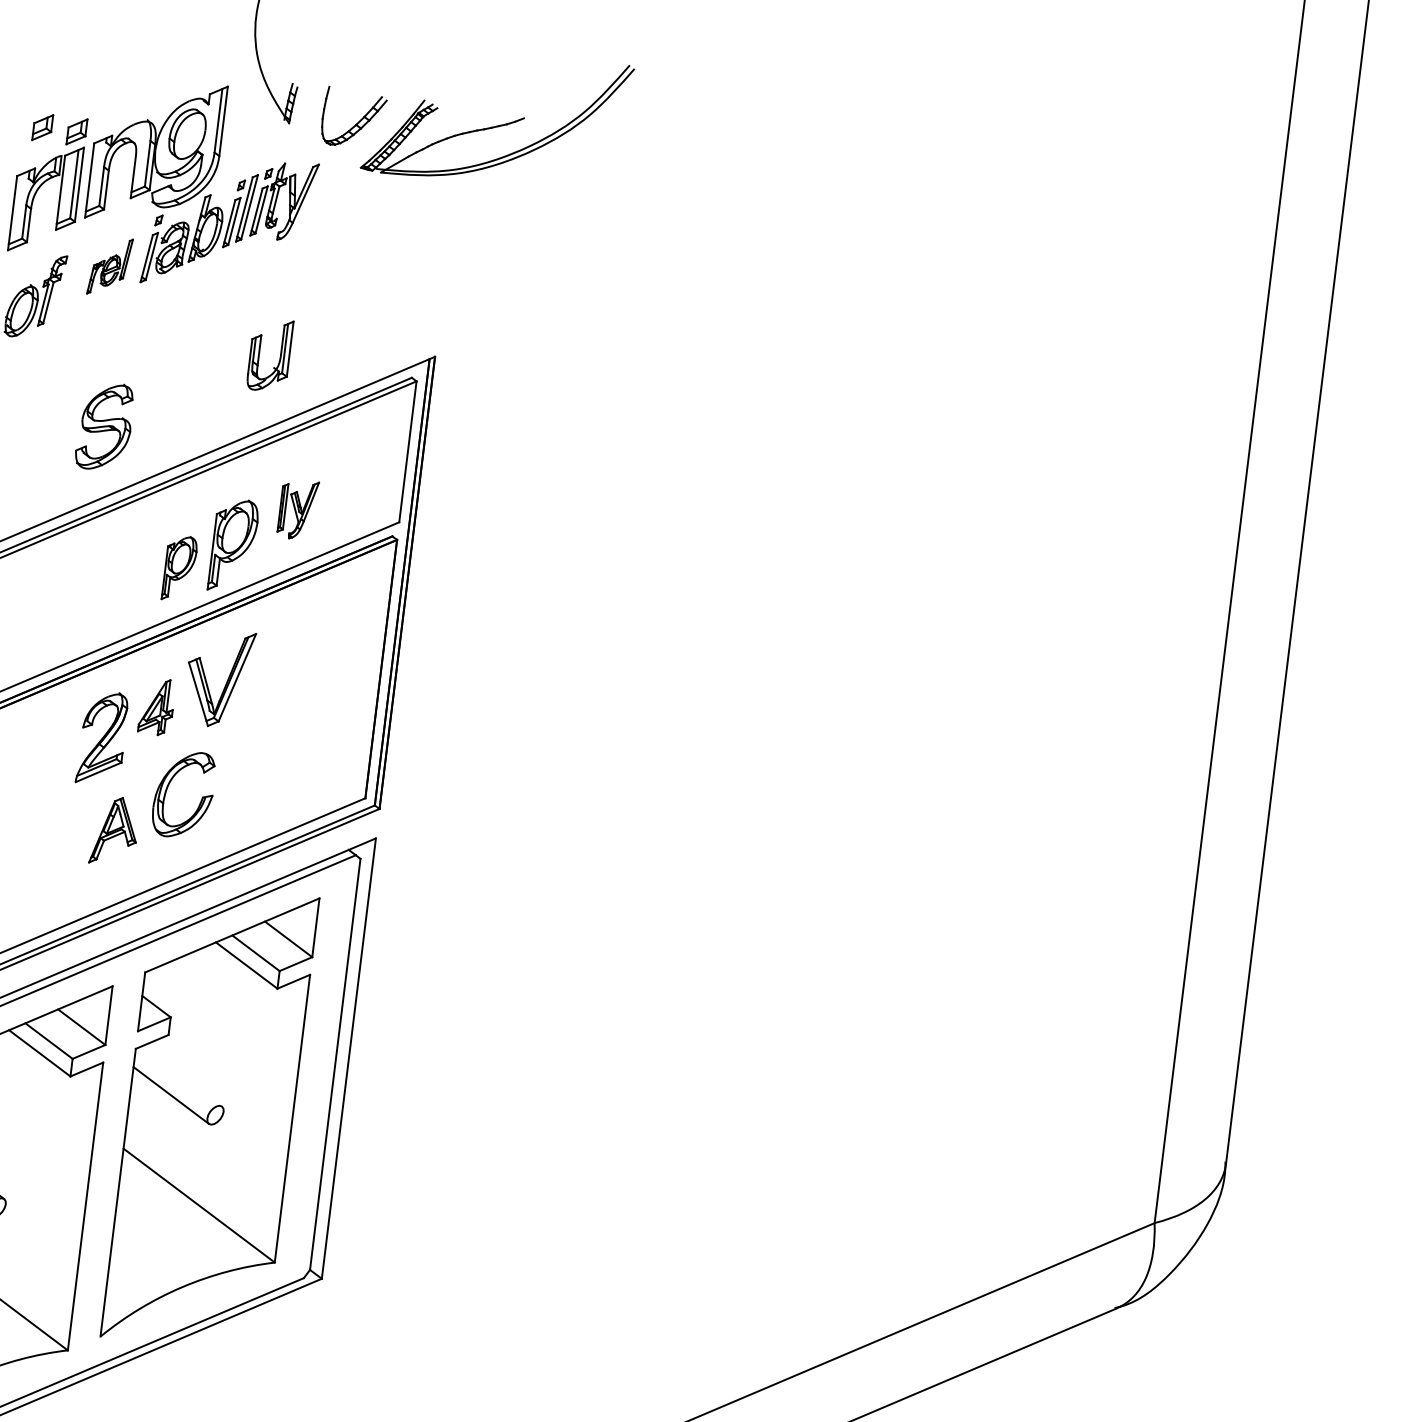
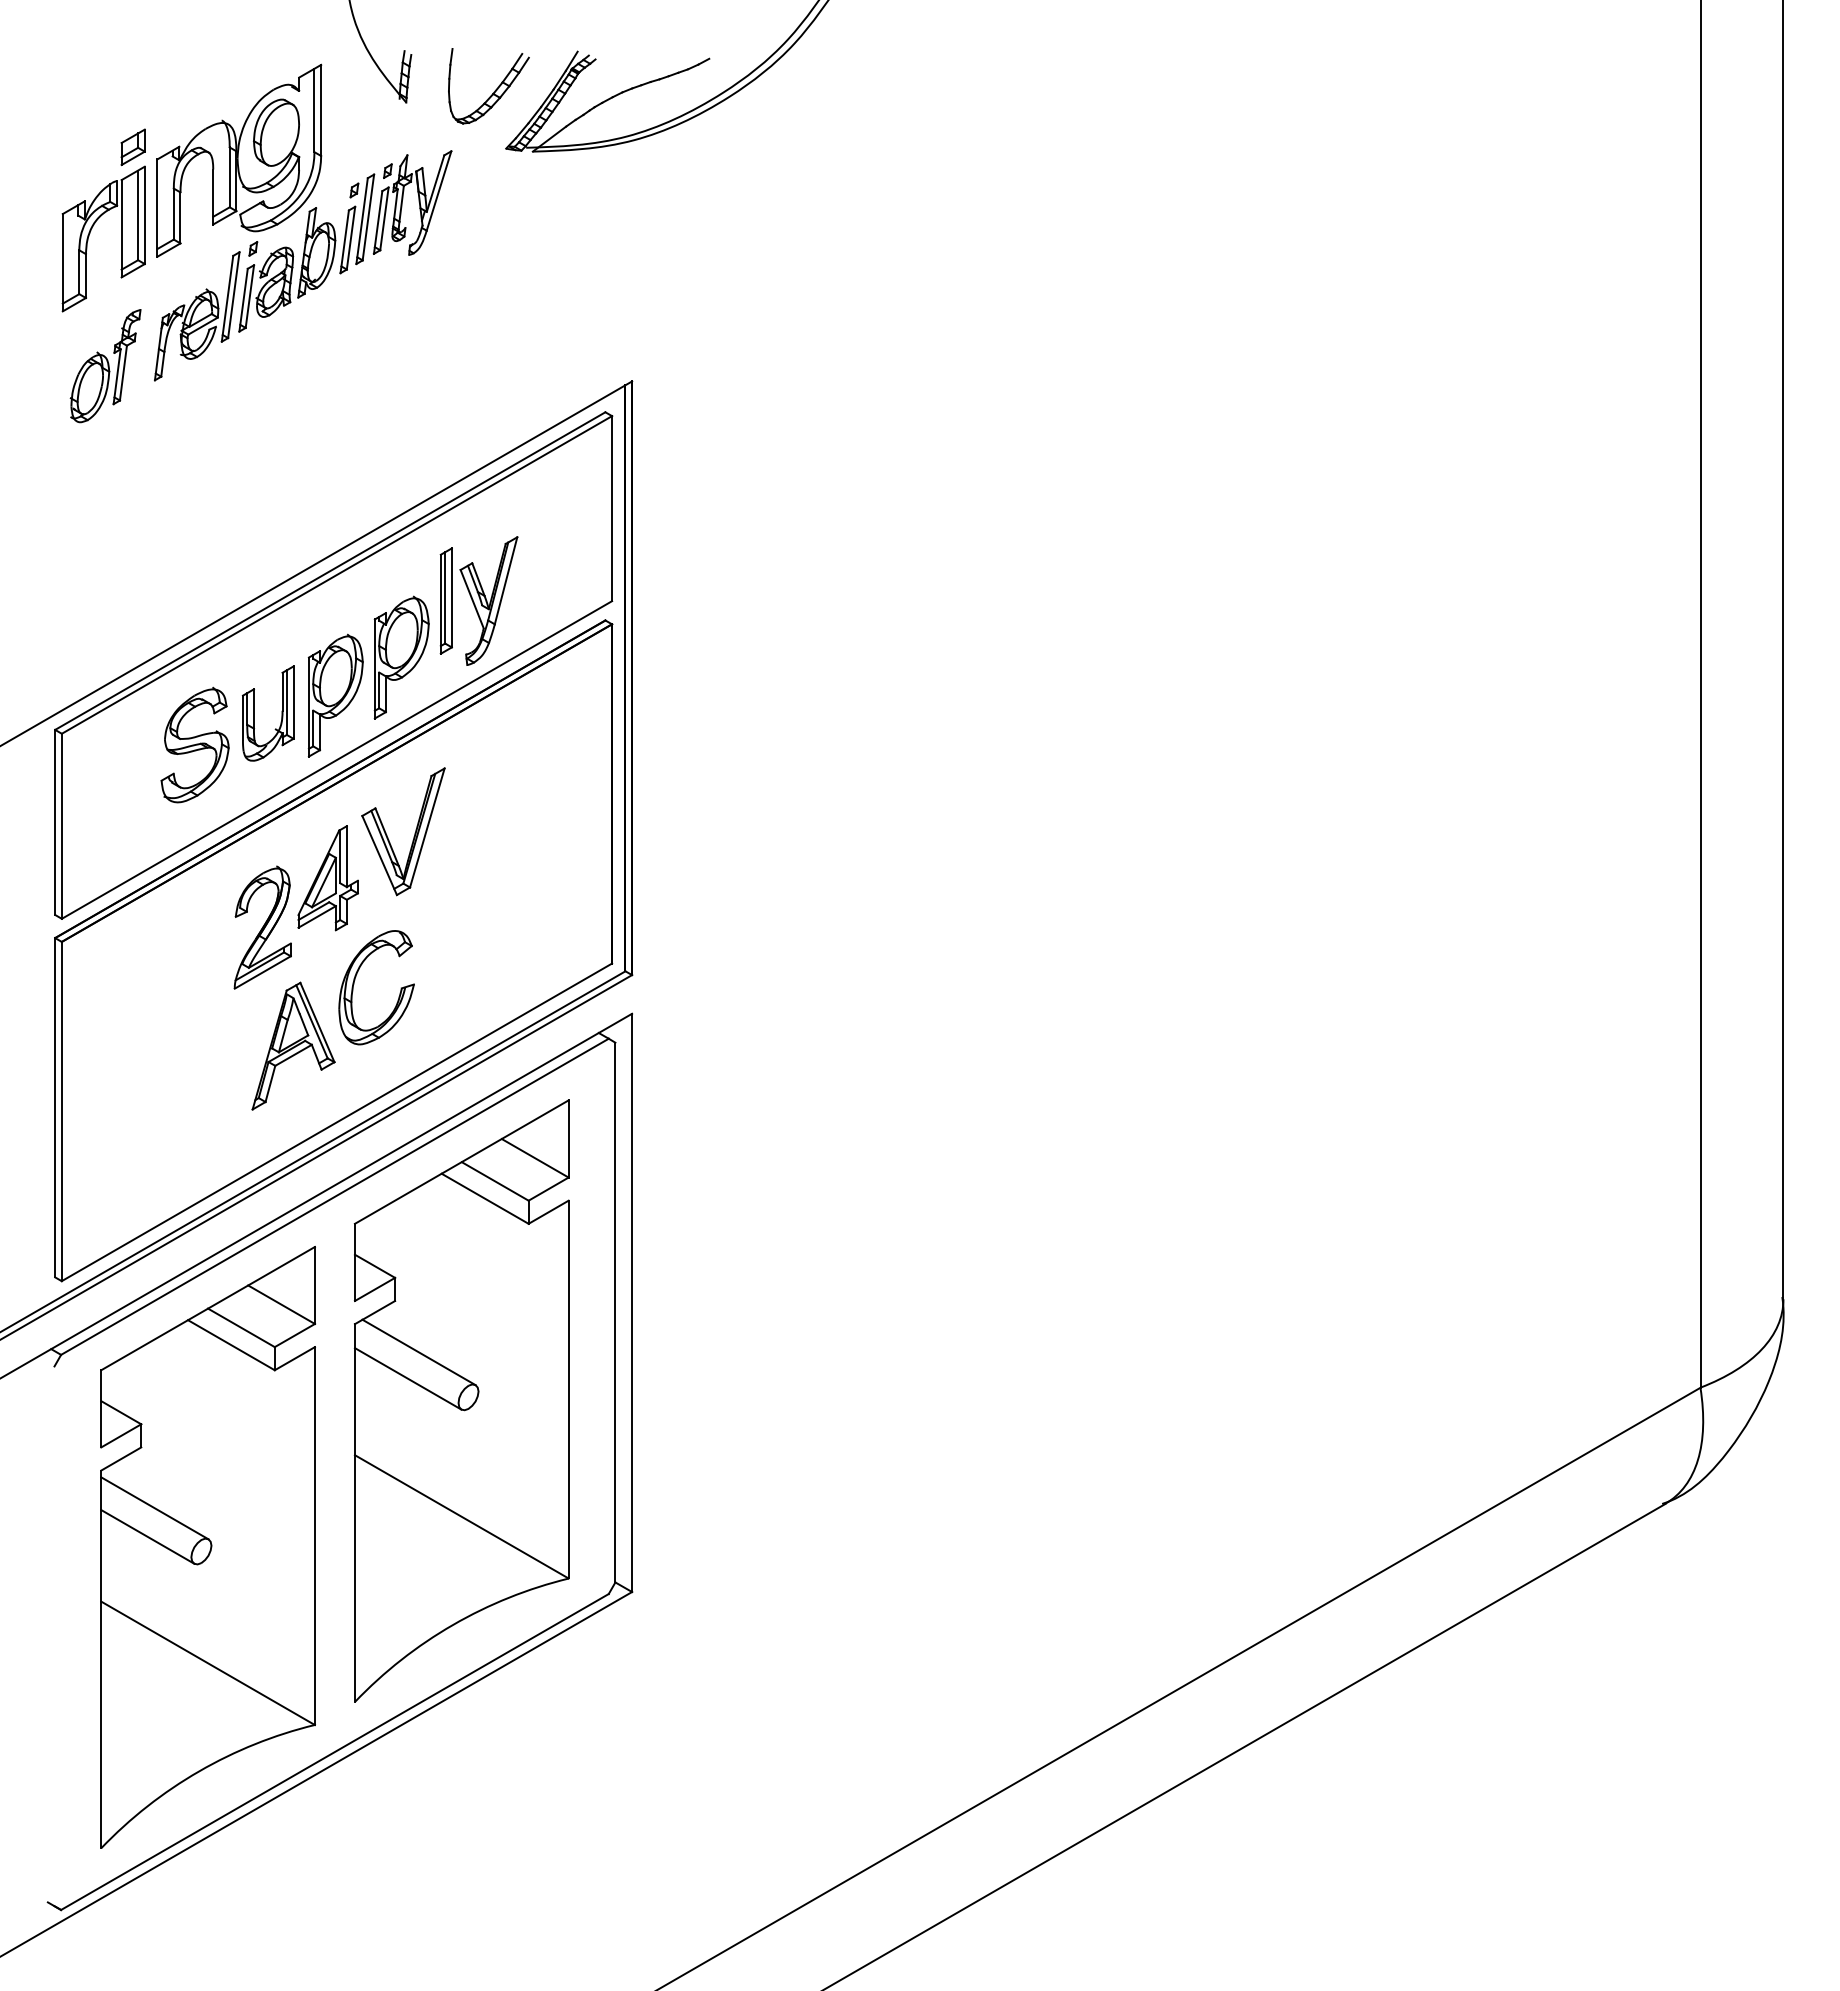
part: (42, 127) -> (87, 147), removed
part: (110, 266) -> (197, 316), size x1.67
part: (259, 353) -> (254, 713), moved
part: (104, 426) -> (194, 744), moved
part: (297, 509) -> (478, 600), size x1.67
part: (179, 568) -> (335, 695), size x1.43
part: (156, 706) -> (327, 878), size x1.43
part: (115, 830) -> (293, 1045), size x1.43
line: (181, 1076) -> (418, 1352), added

